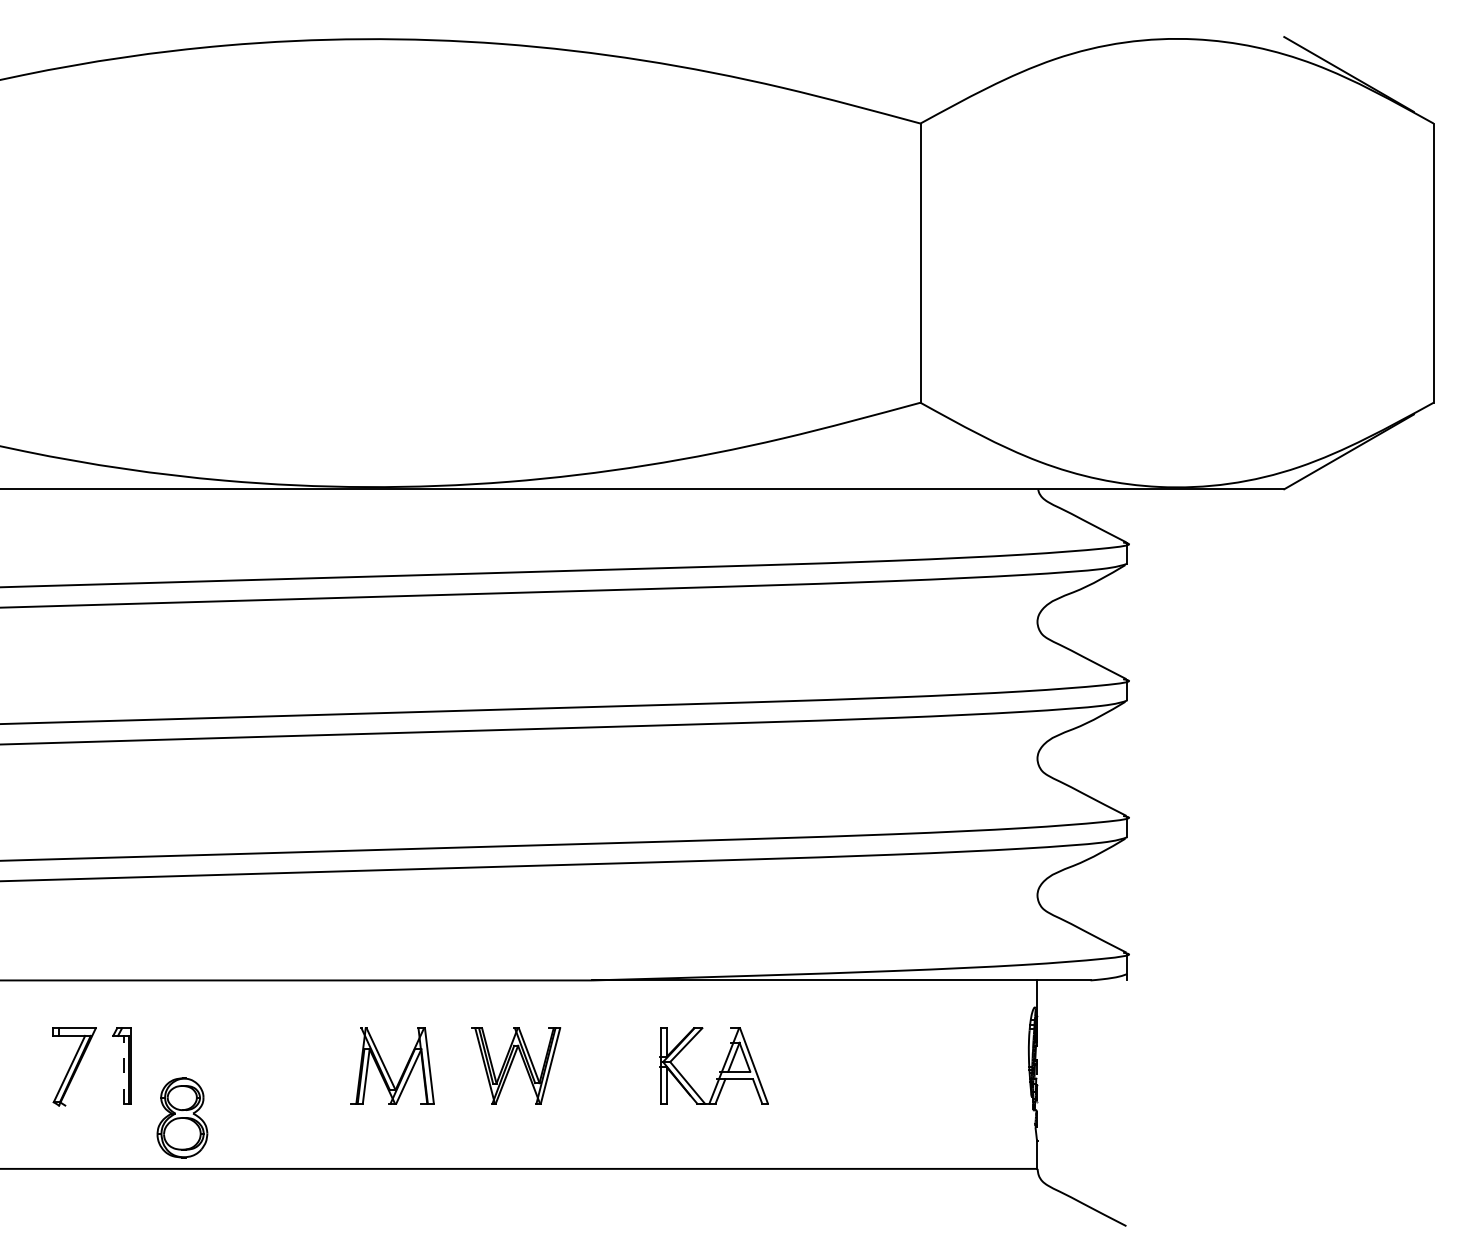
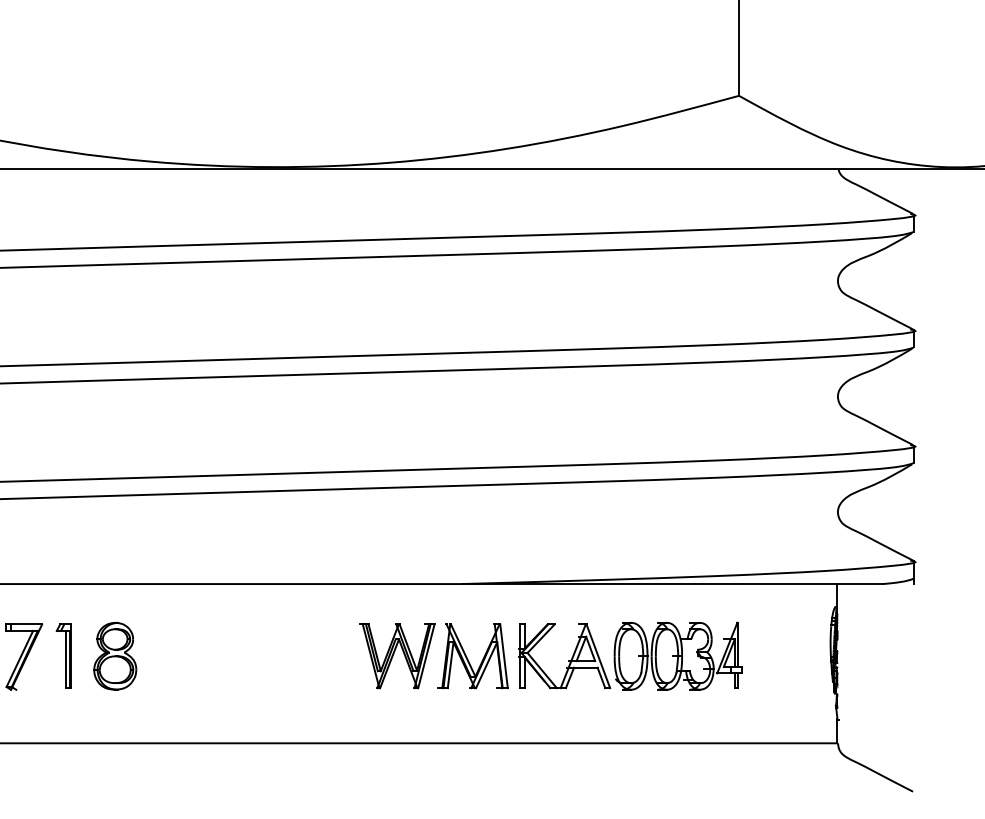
part: (848, 1065) -> (678, 655), added
part: (386, 1068) -> (467, 658), moved
line: (124, 1069) -> (66, 659), dashed -> solid
part: (182, 1117) -> (115, 655), moved

